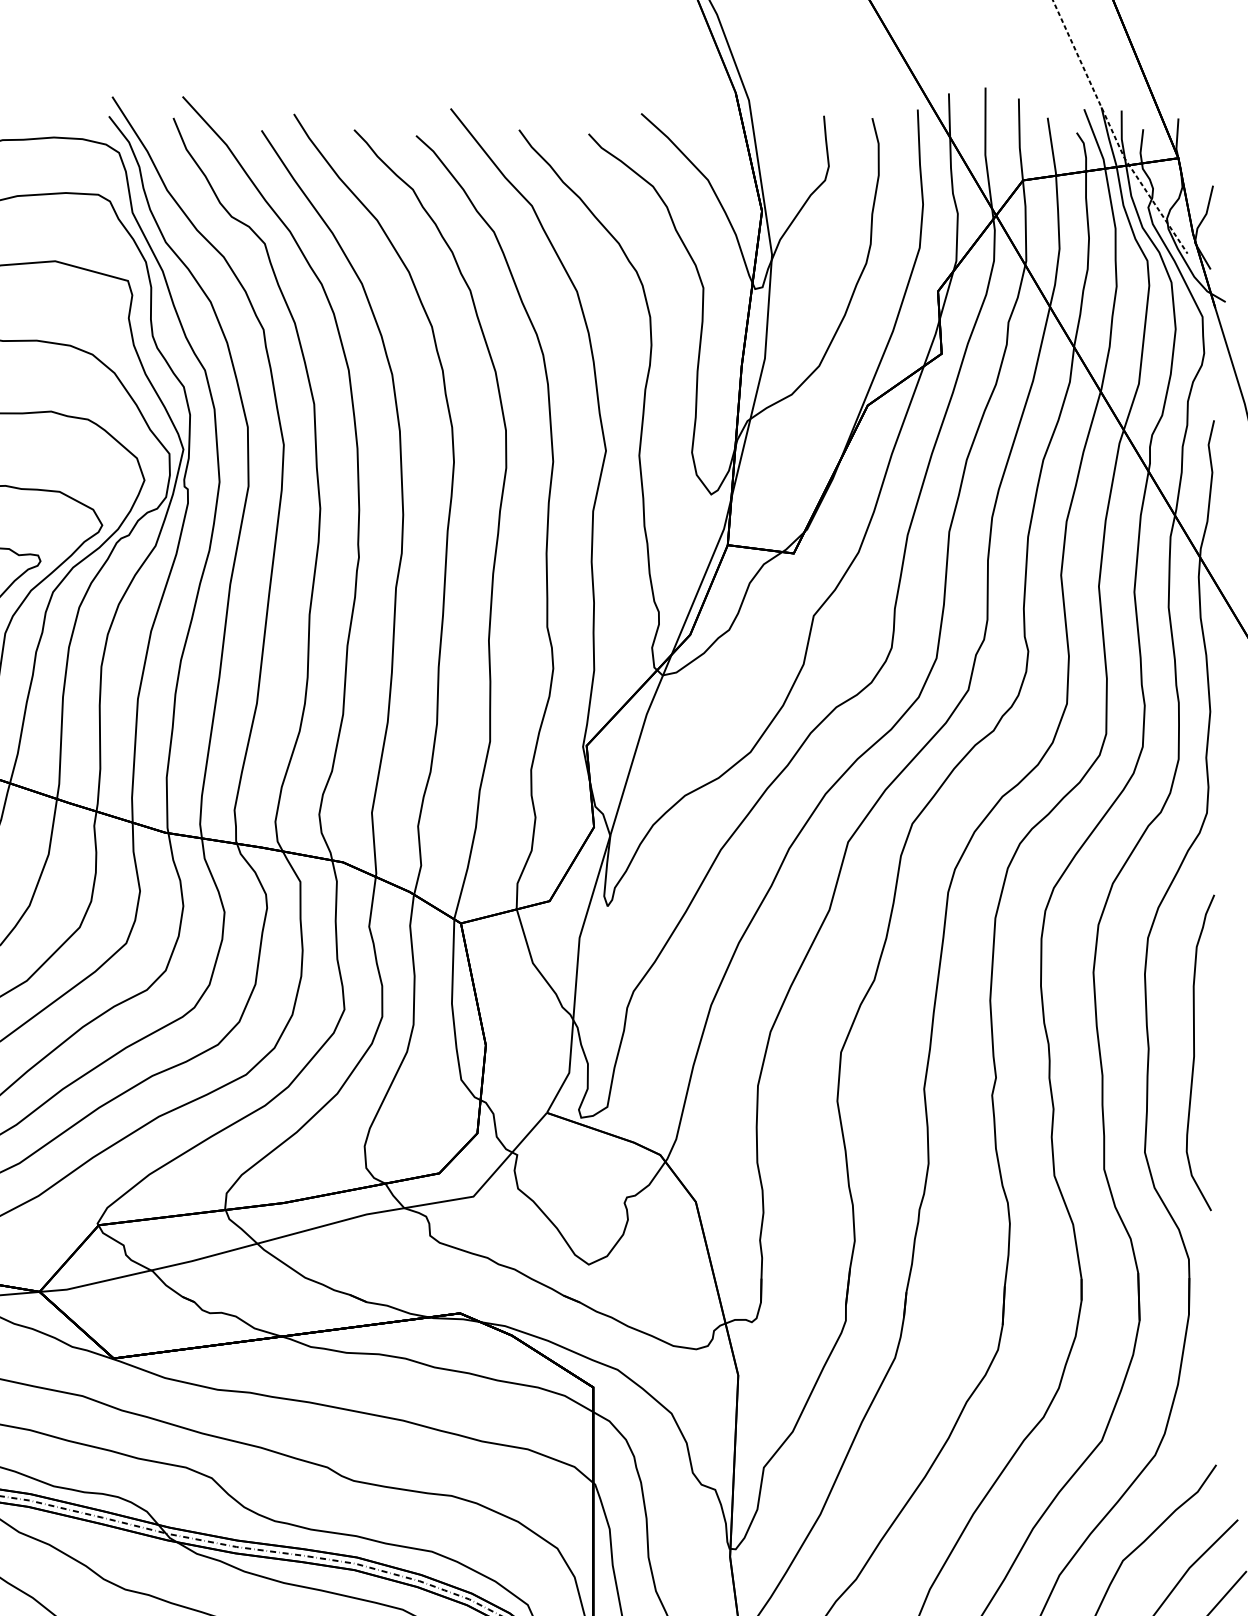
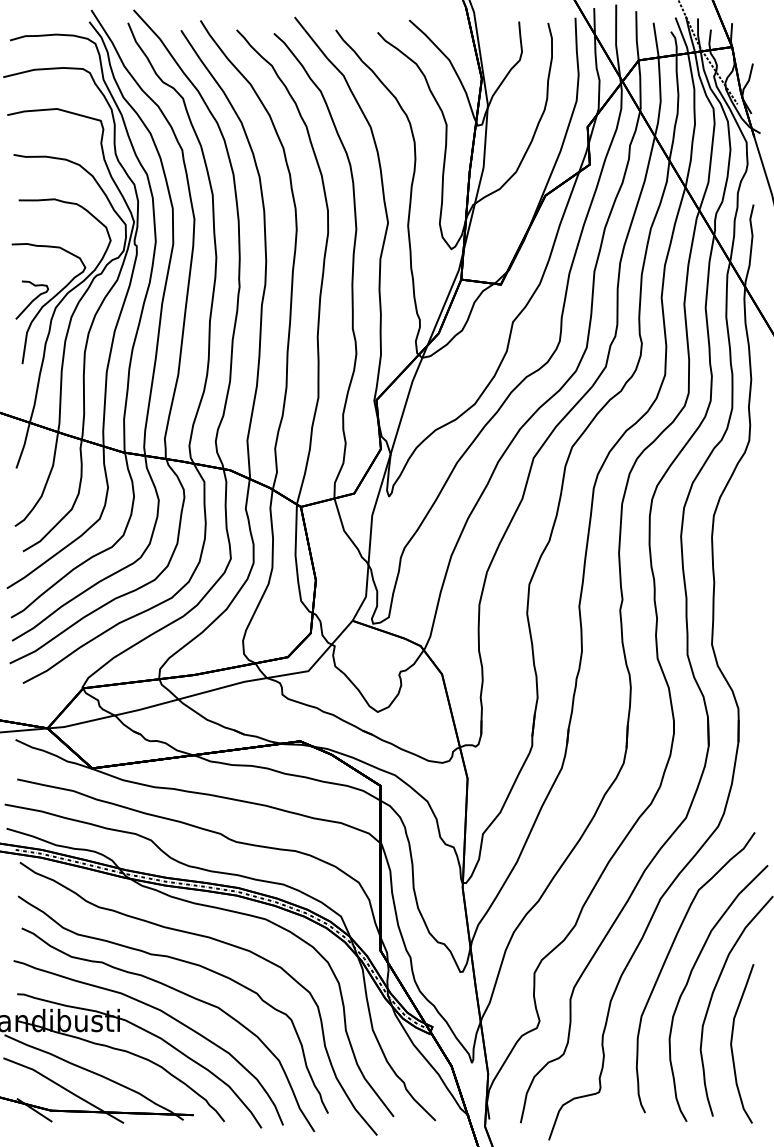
curve: (1195, 1052) -> (742, 584), removed

